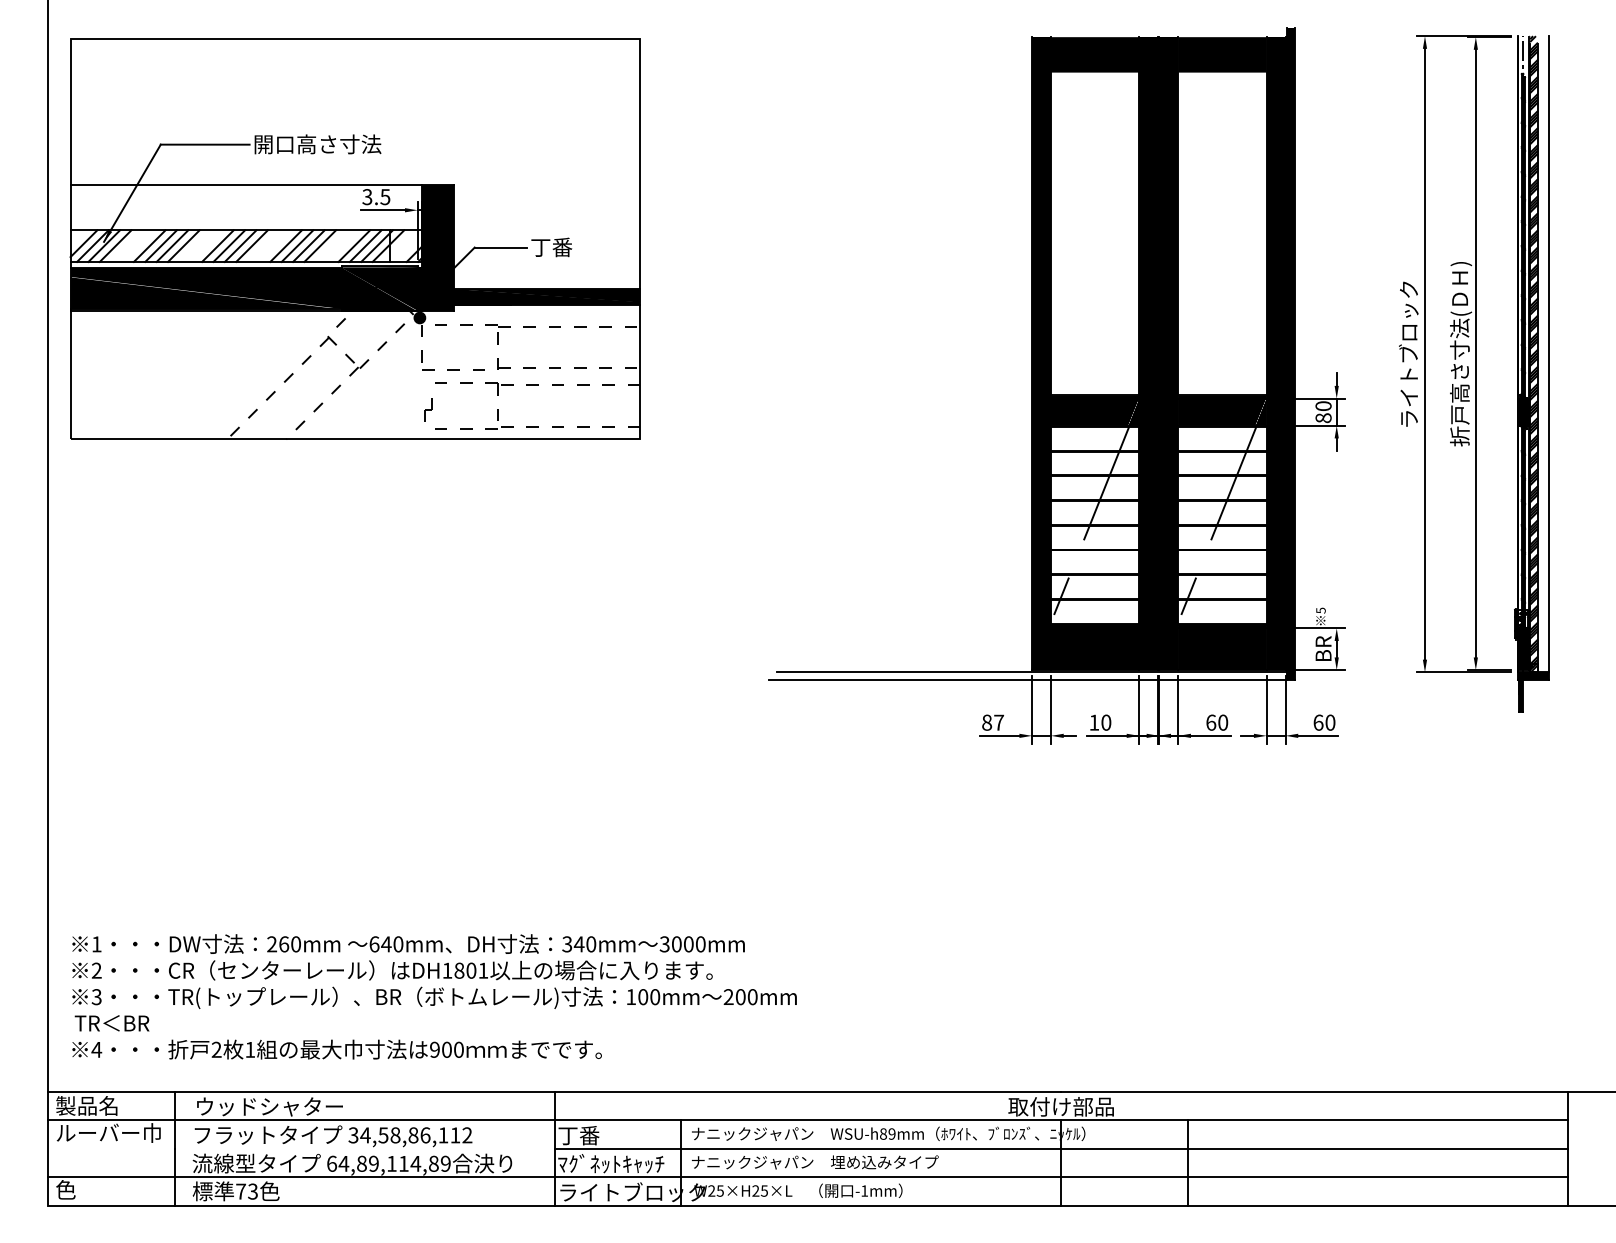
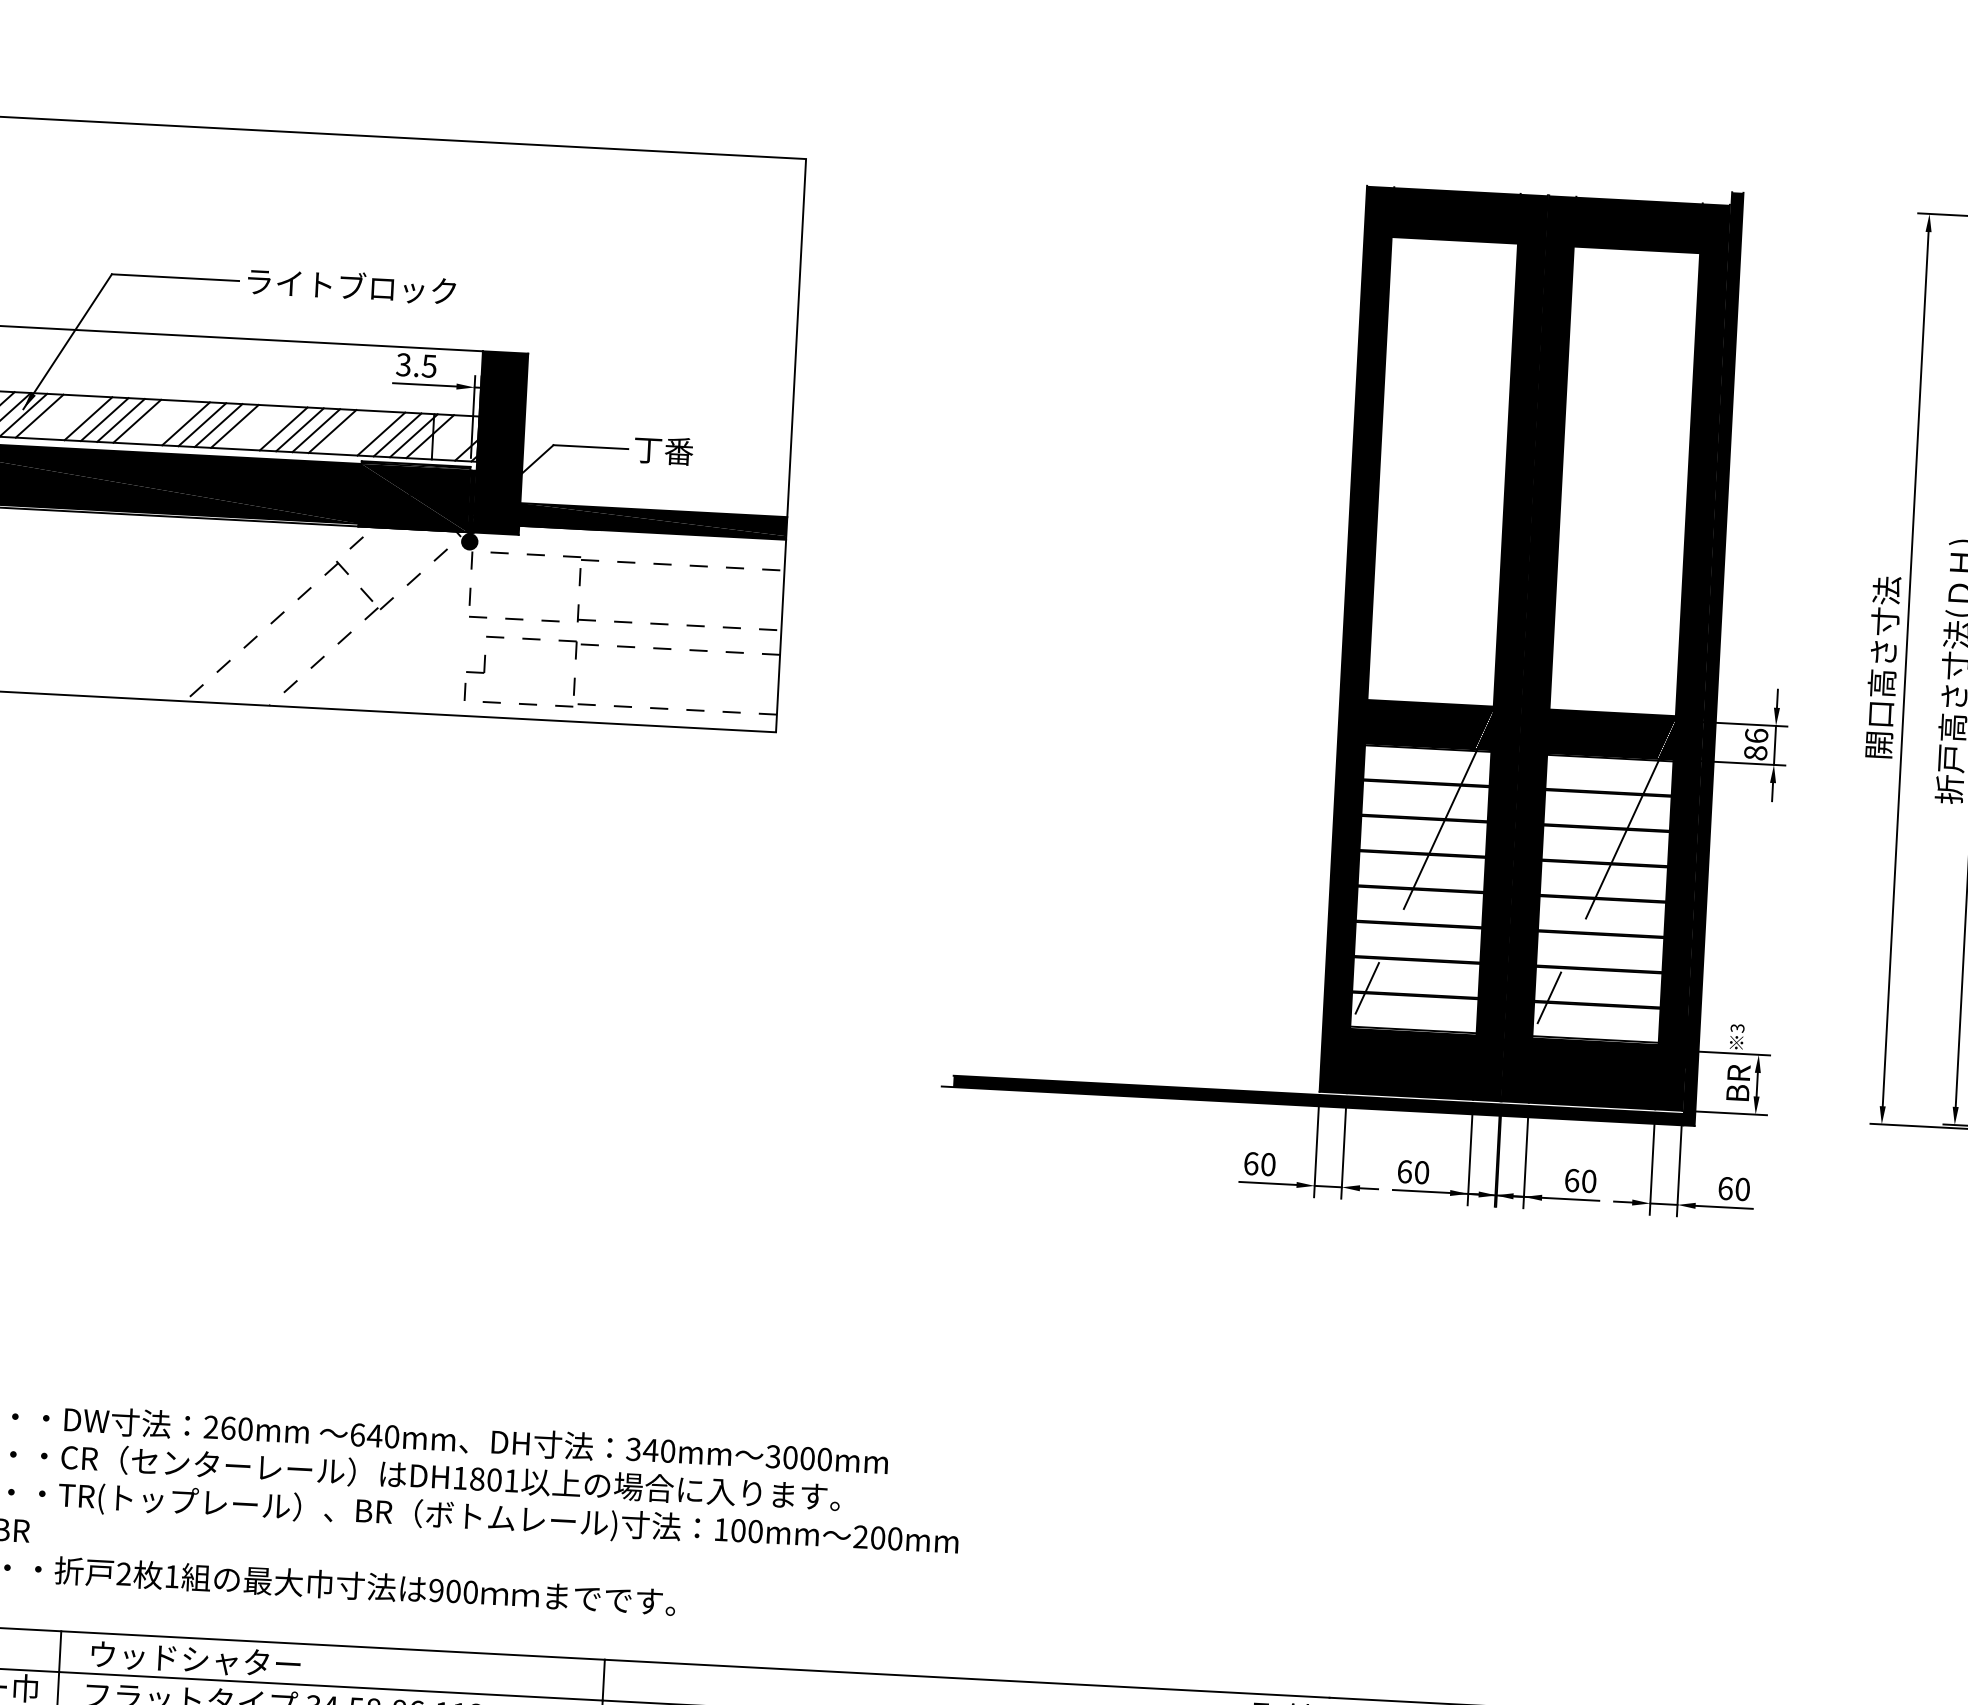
text: (327, 144) -> (350, 286), 開口高さ寸法 -> ライトブロック
text: (1408, 353) -> (1882, 666), ライトブロック -> 開口高さ寸法
text: (1323, 405) -> (1756, 734), 80 -> 86
part: (428, 412) -> (474, 677), size x1.67
text: (1320, 610) -> (1736, 1028), 5 -> 3
fill: (1031, 676) -> (1318, 1100), added
text: (993, 722) -> (1260, 1163), 87 -> 60
text: (1094, 722) -> (1405, 1171), 10 -> 60

